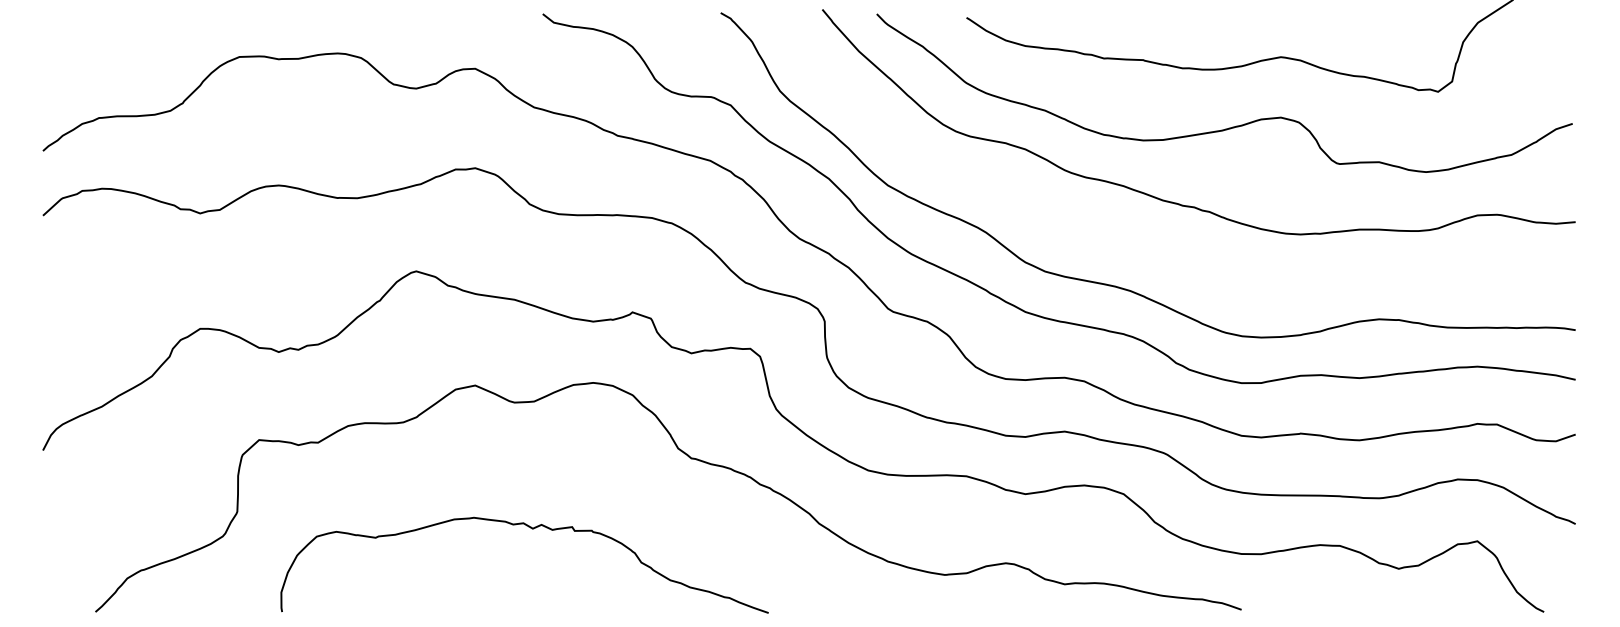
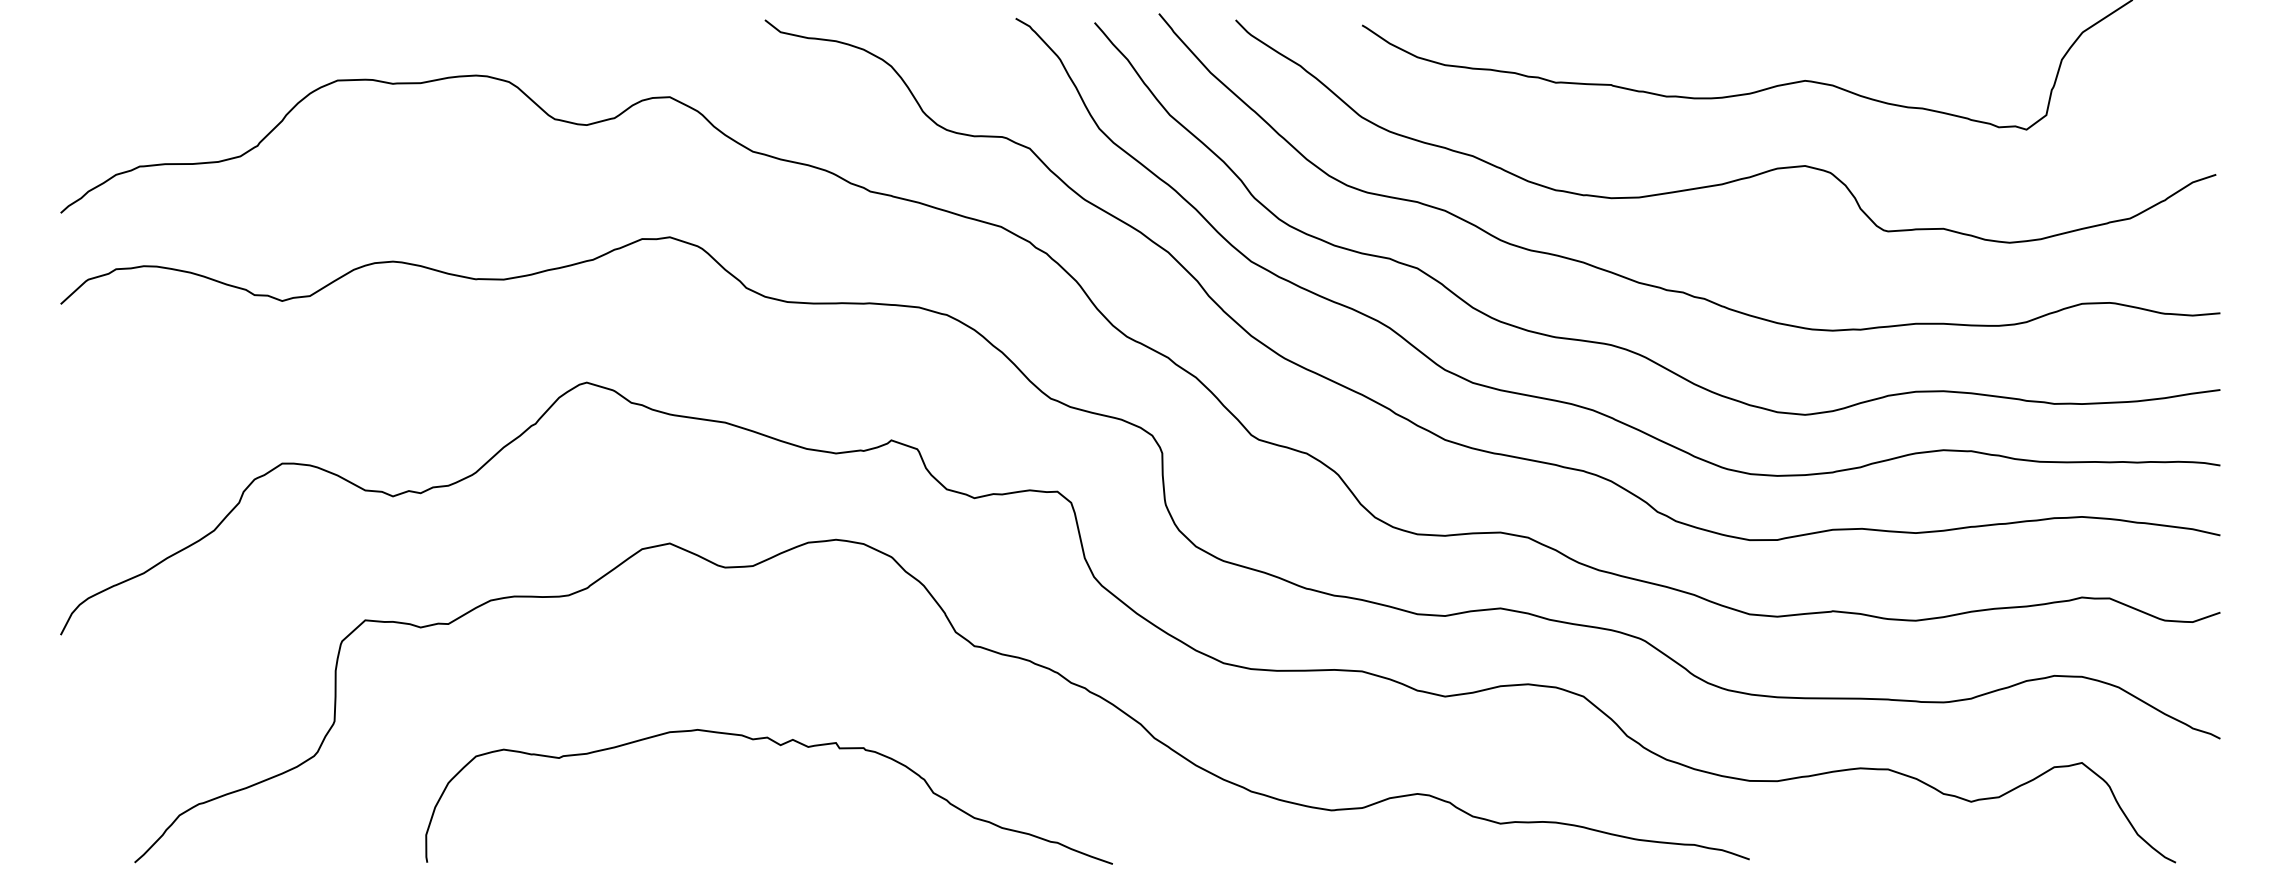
curve: (1150, 245) -> (1621, 346), added
curve: (532, 529) -> (780, 746), moved

